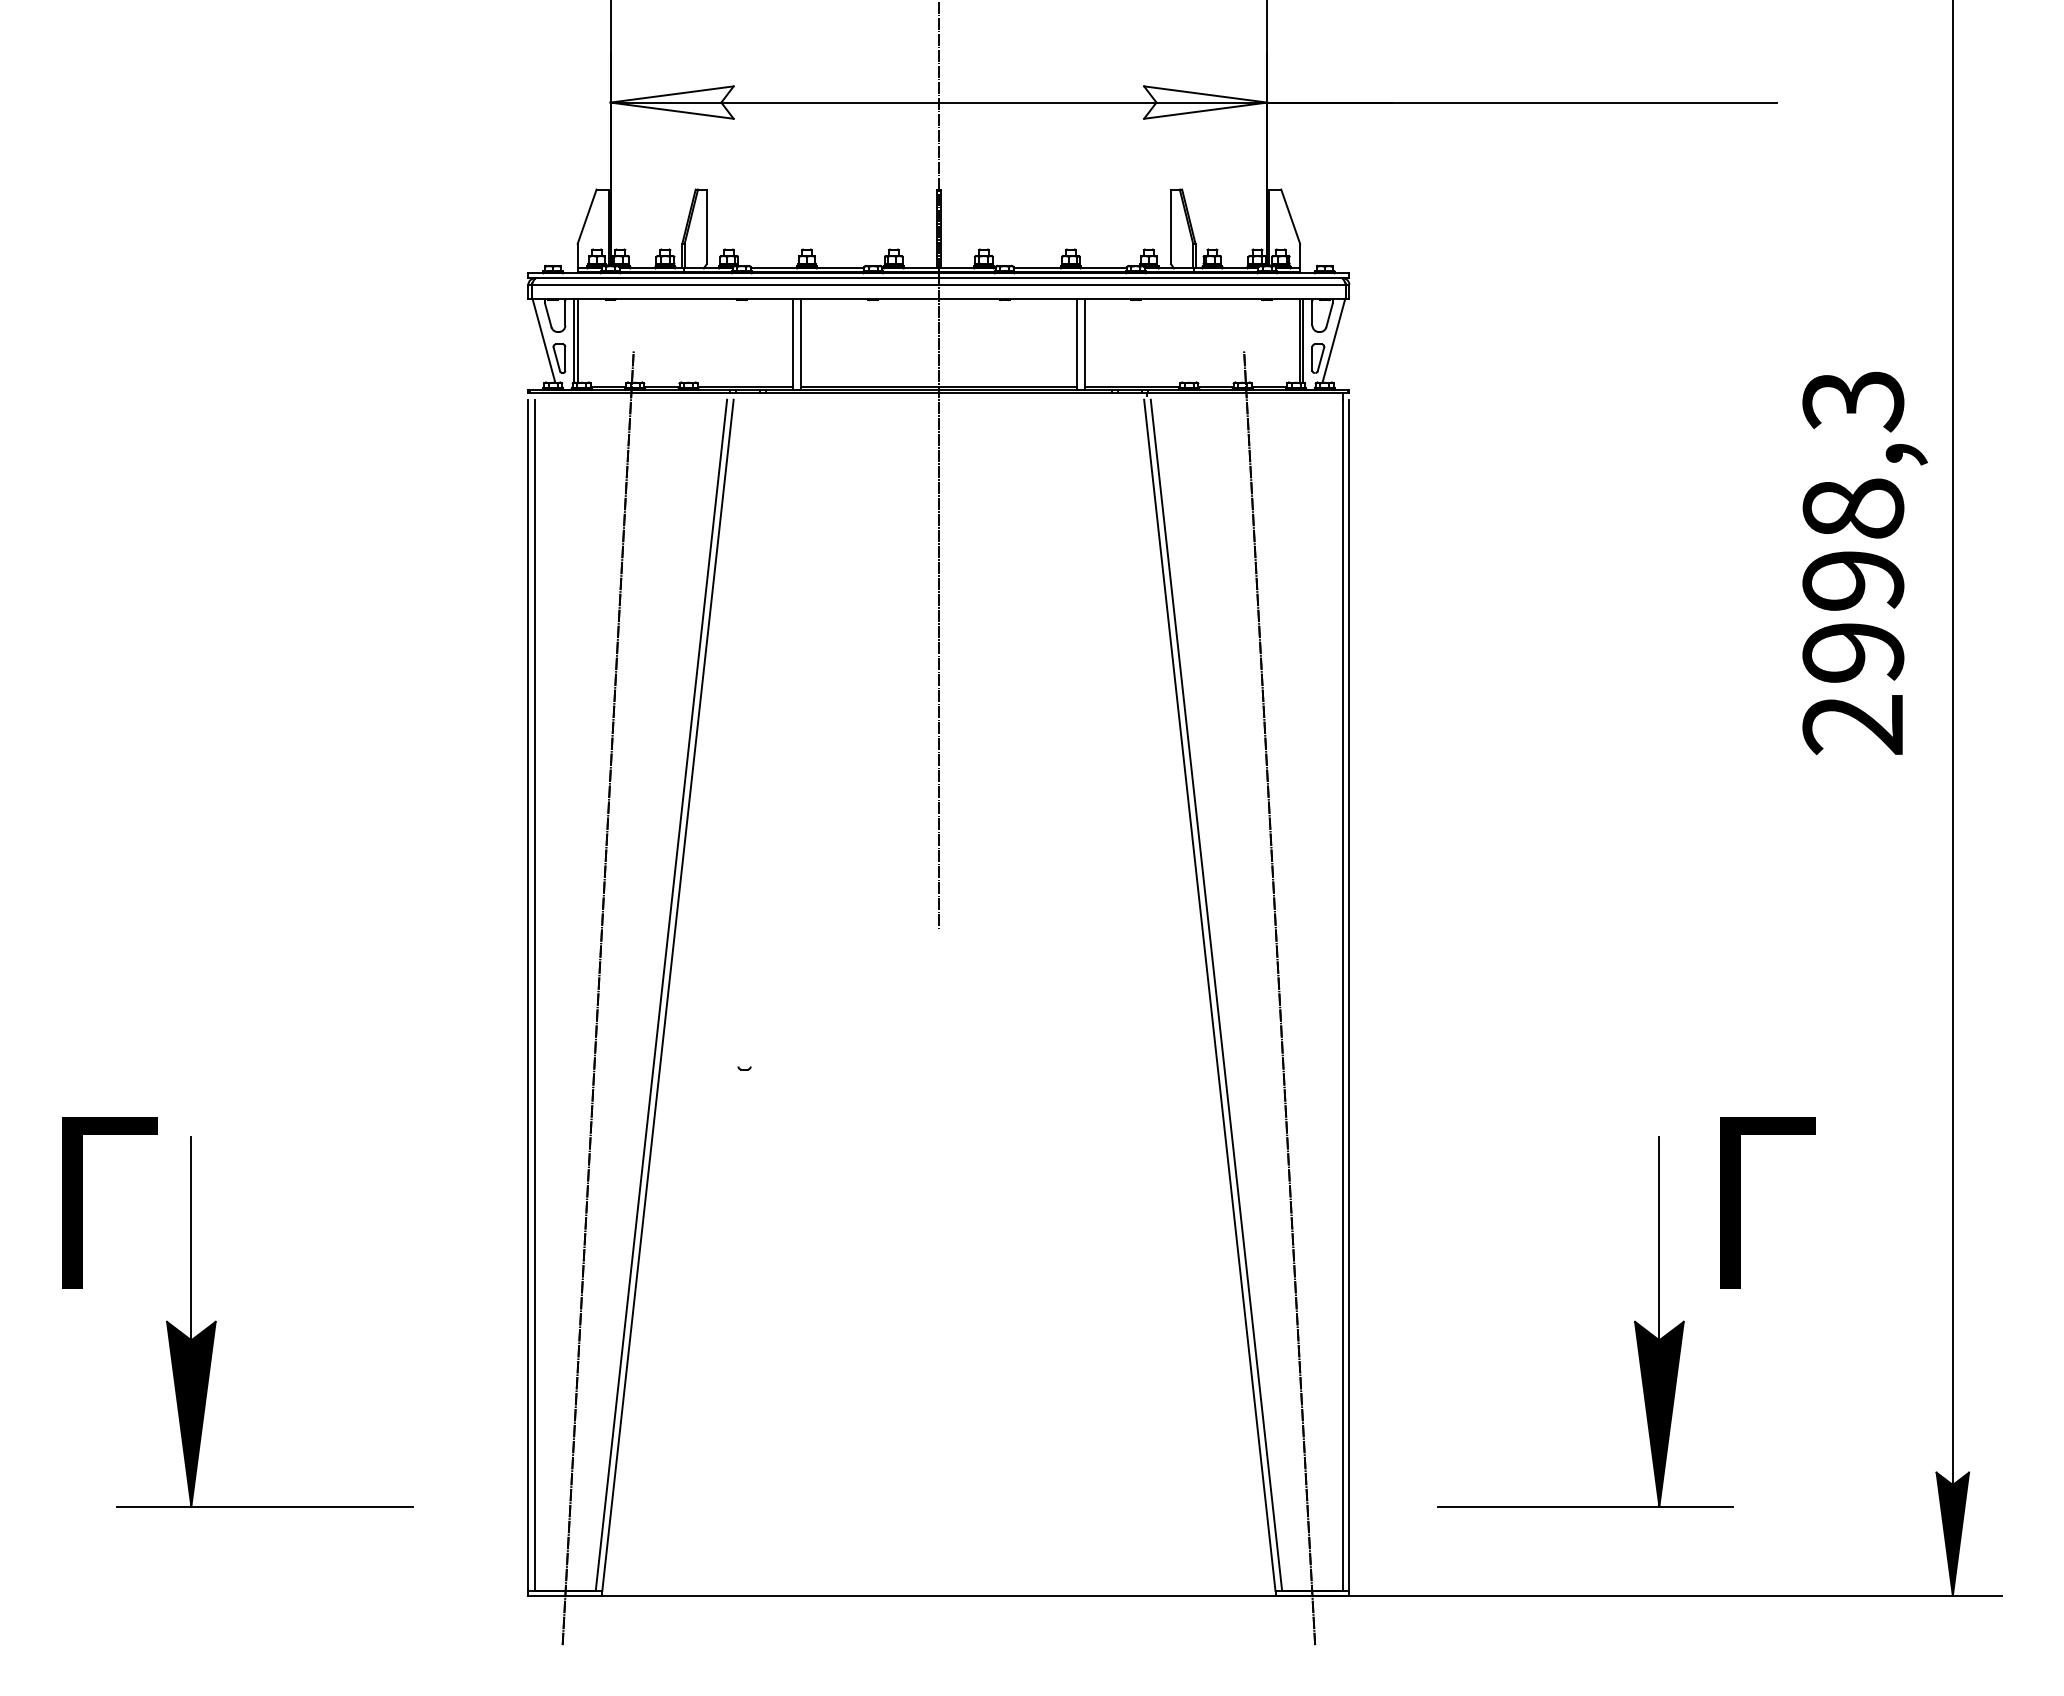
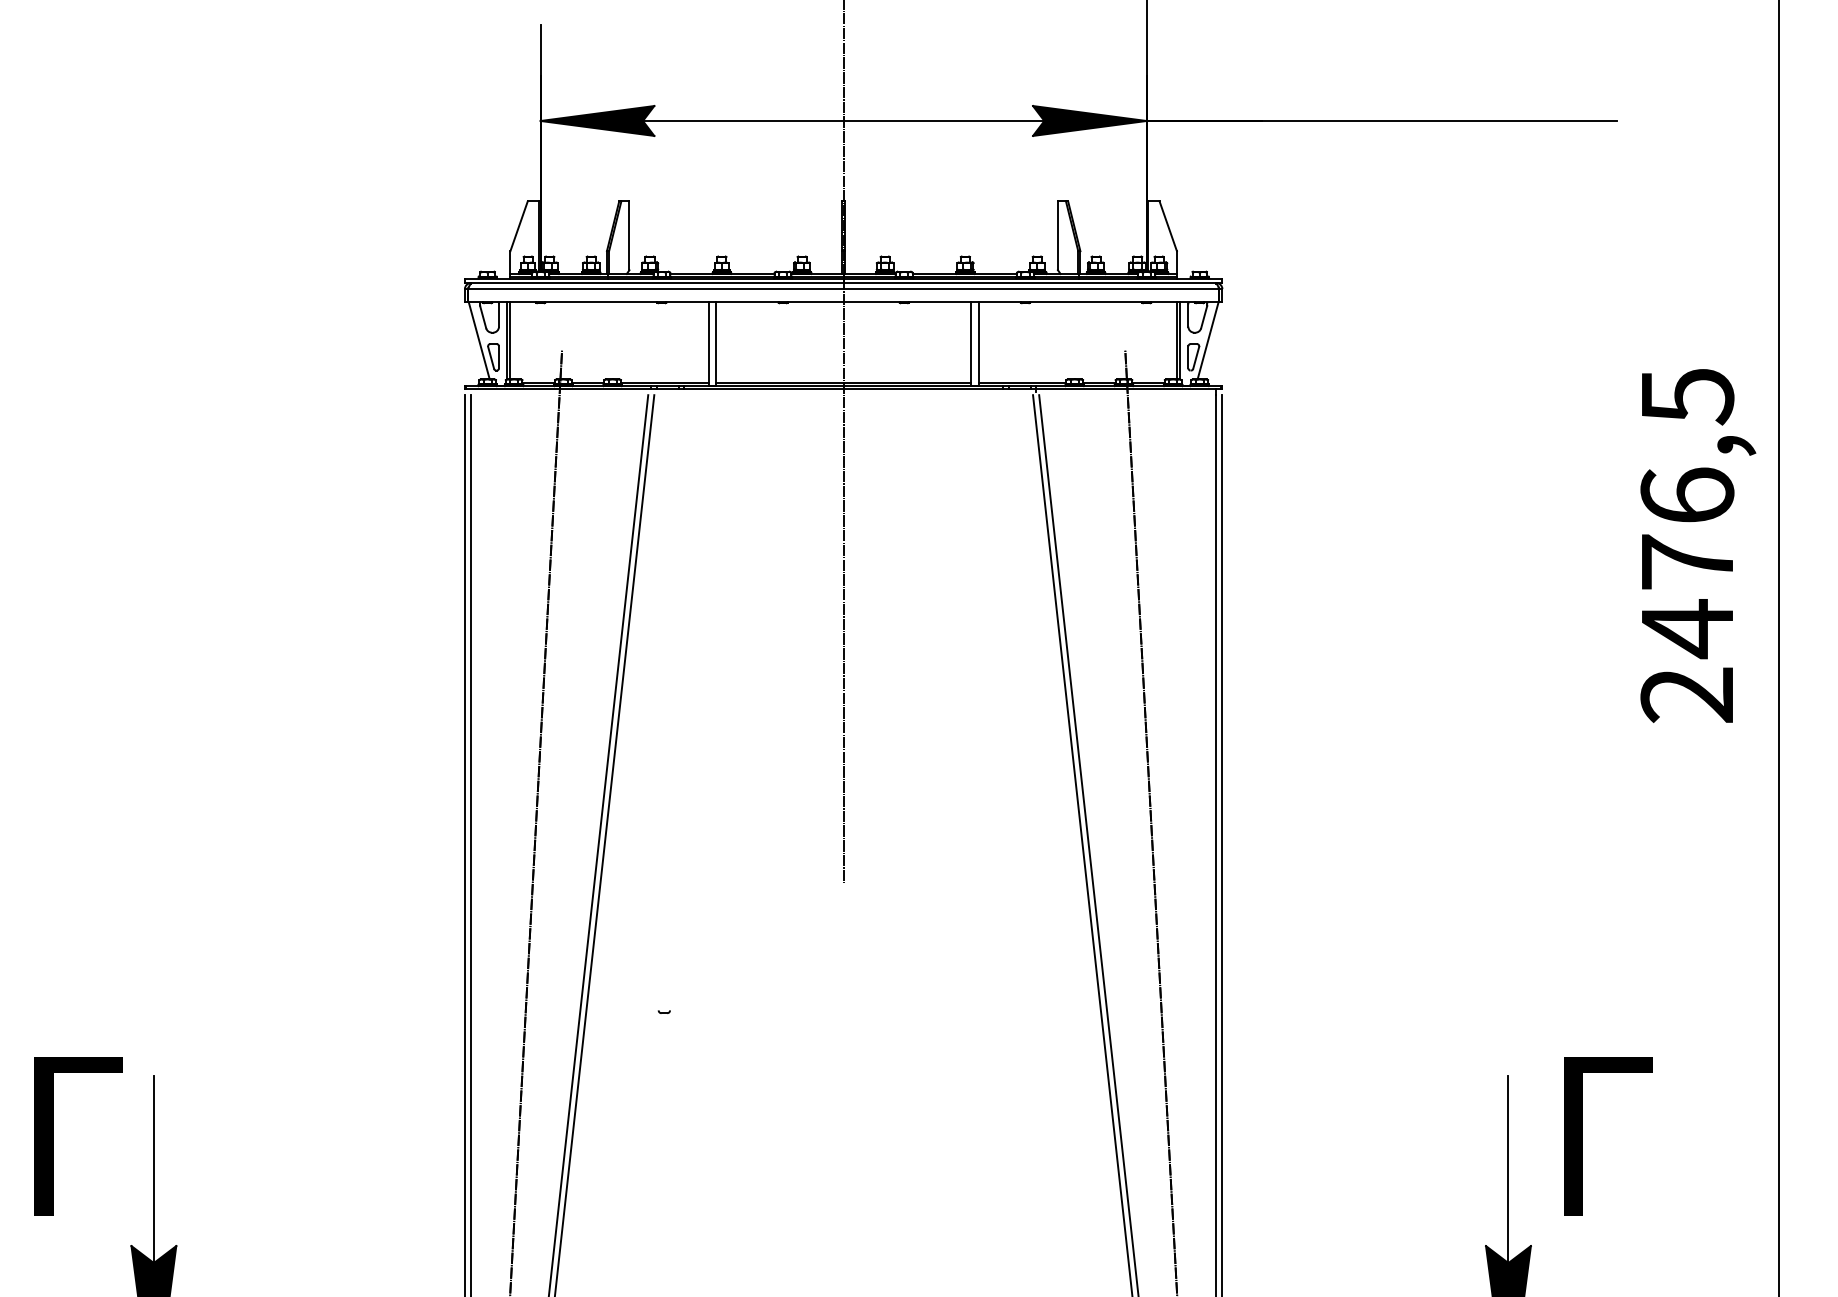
fill: (671, 102) -> (596, 120), added
fill: (1205, 102) -> (1089, 120), added
text: (1853, 528) -> (1687, 513), 2998,3 -> 2476,5

